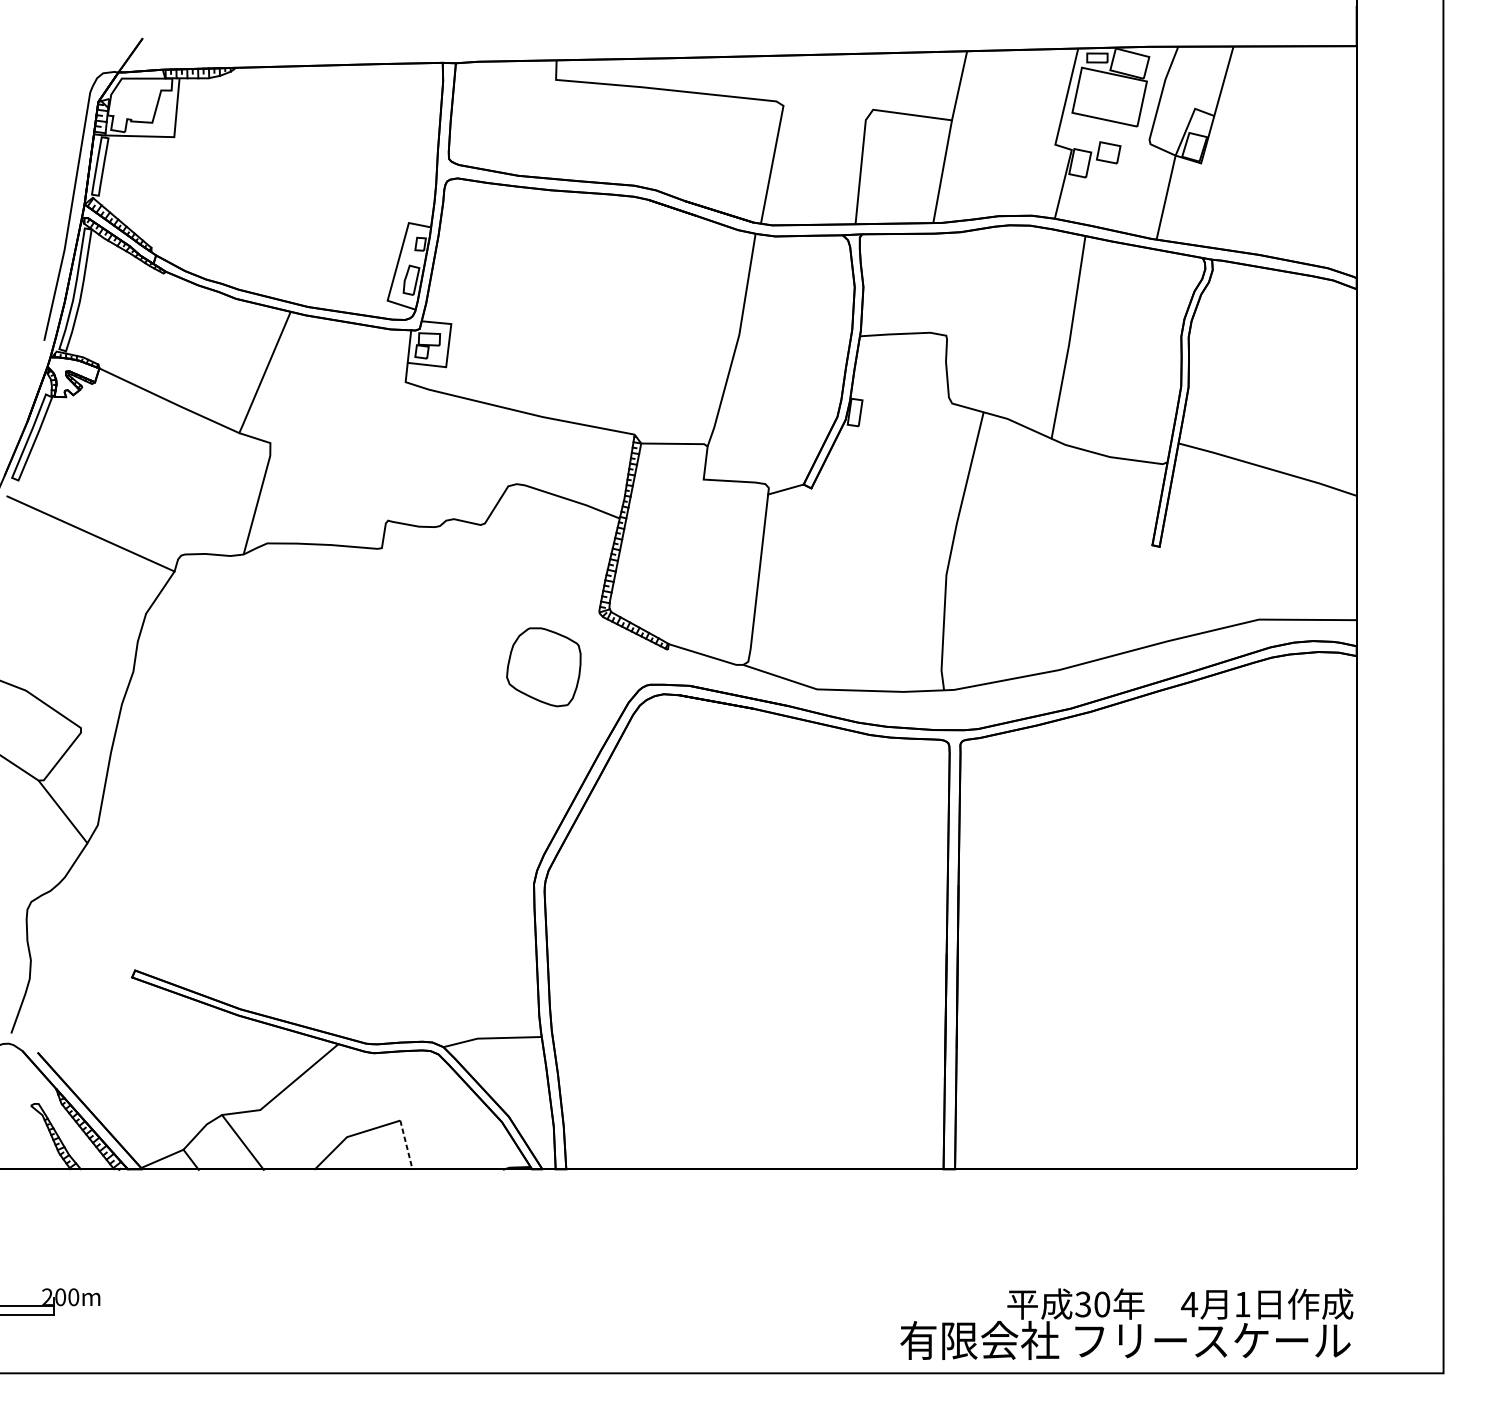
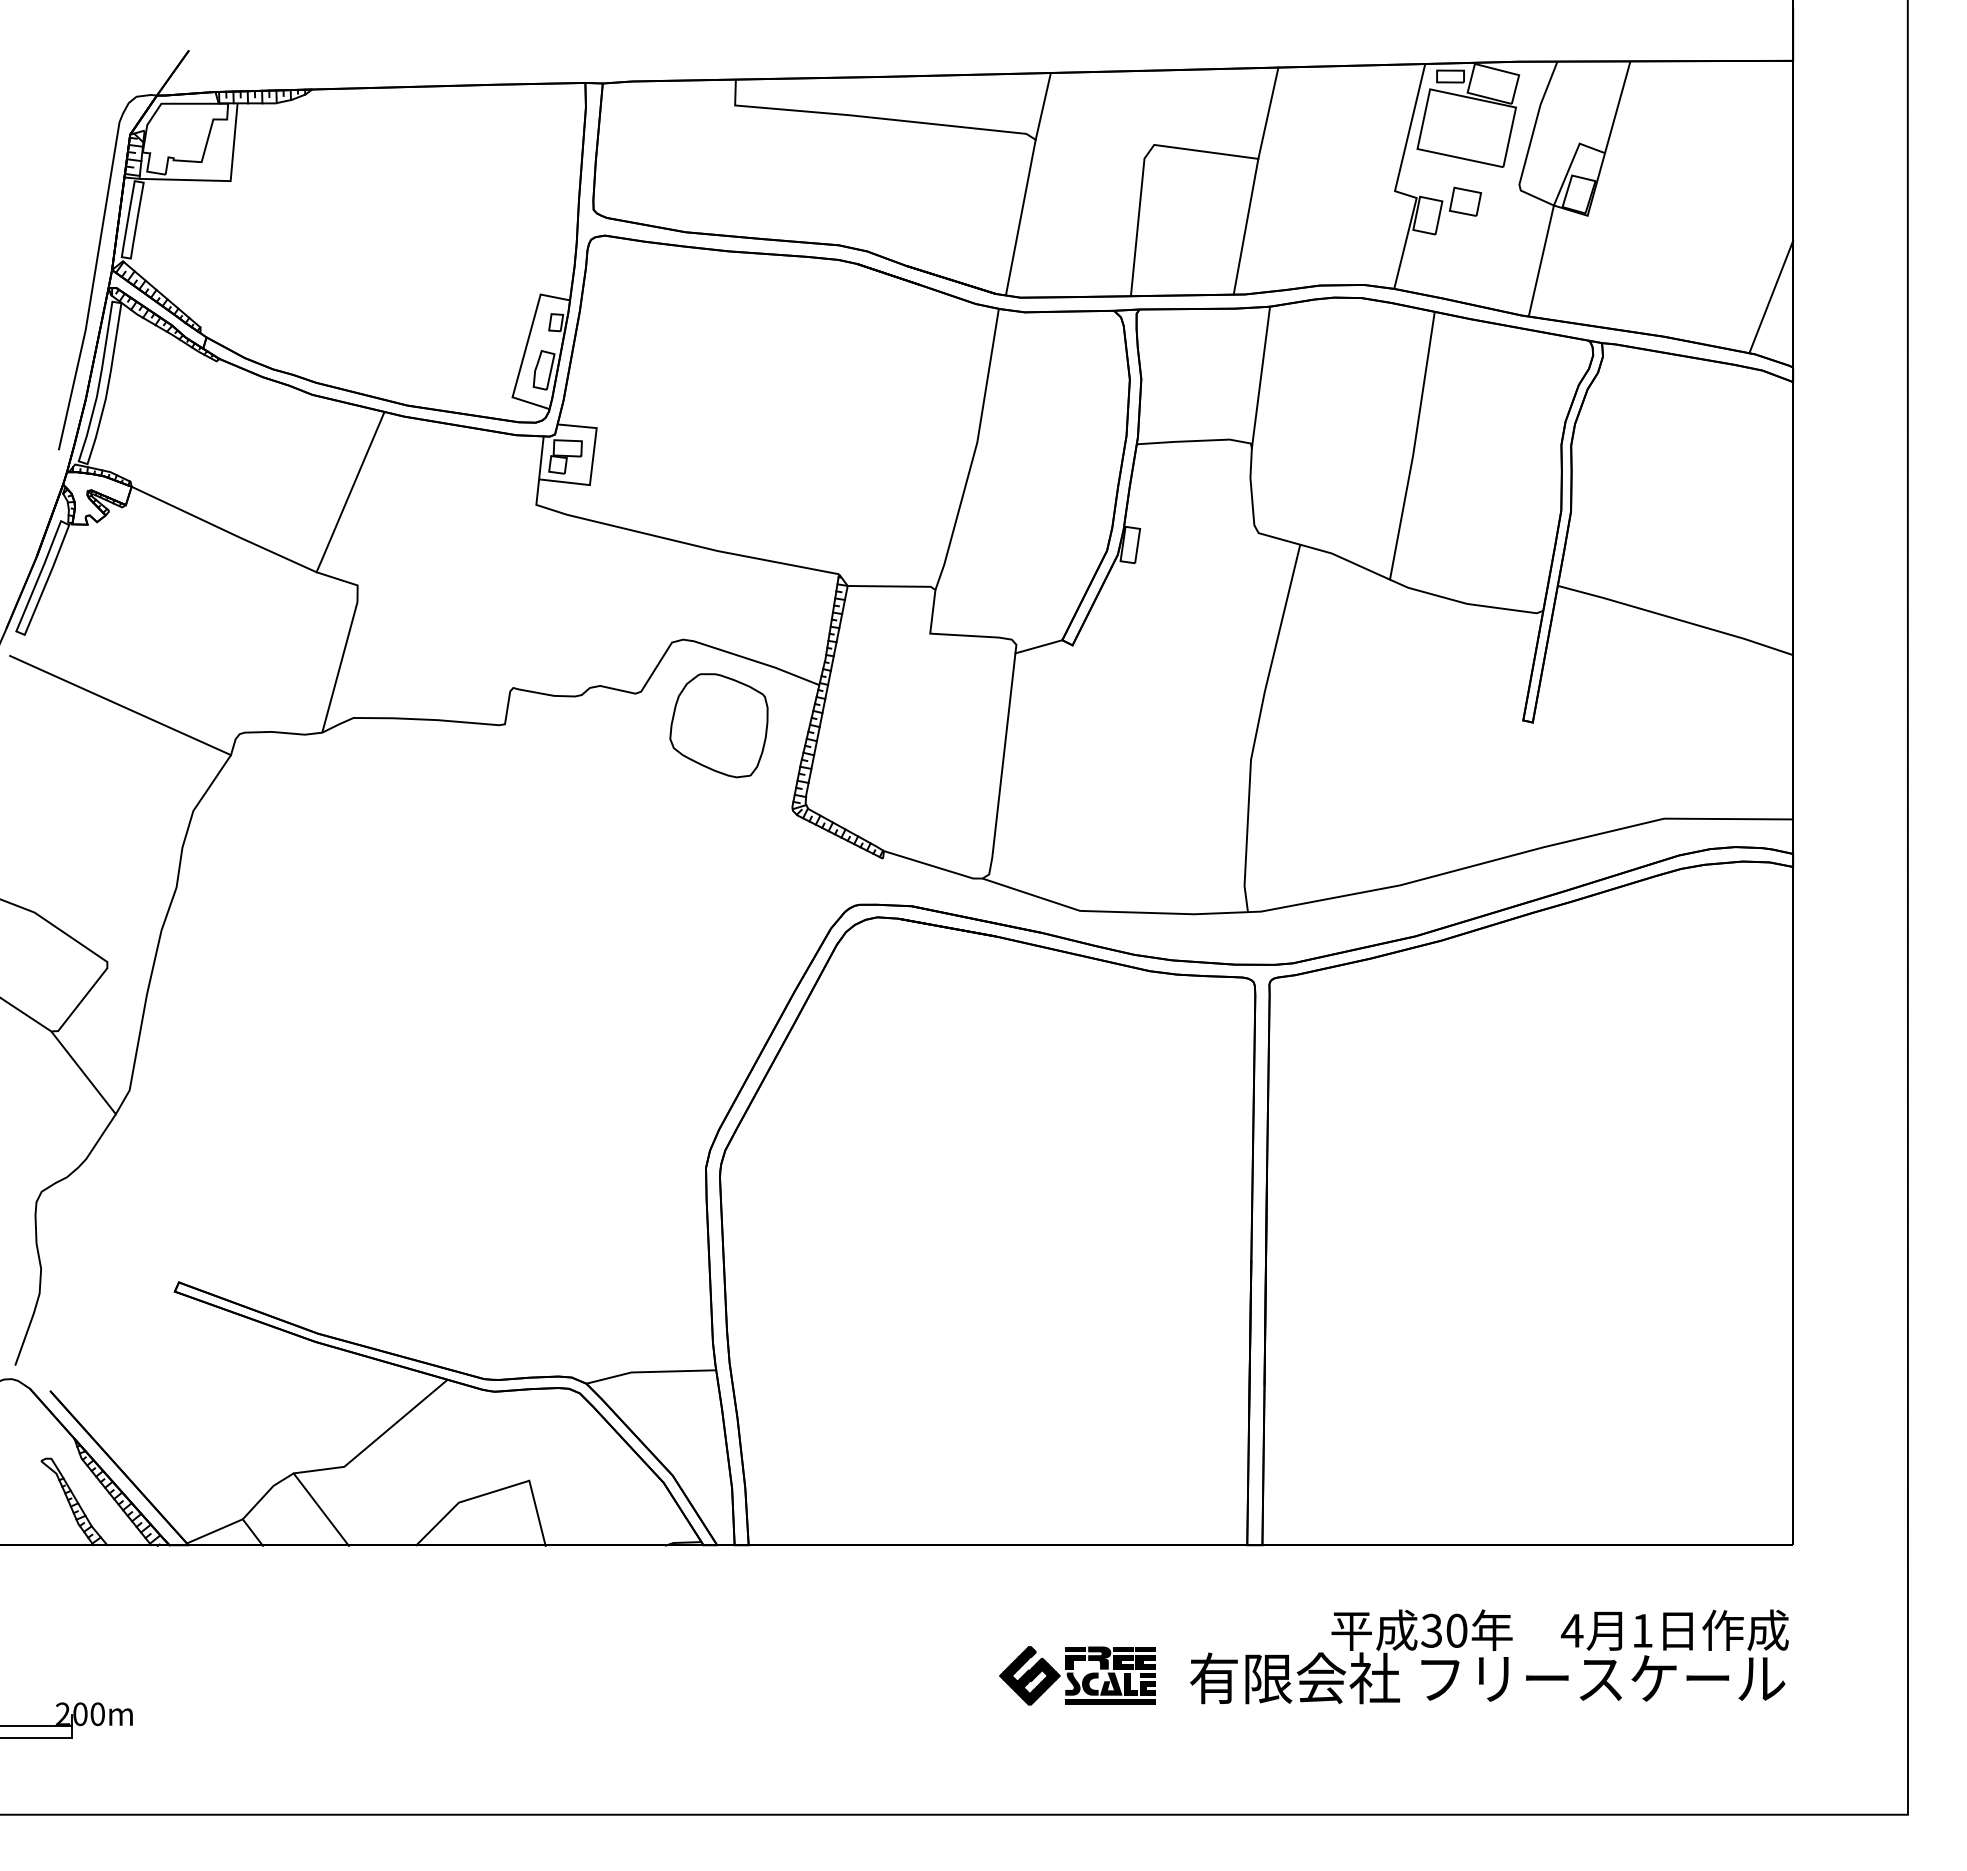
line: (788, 79) -> (1042, 105), added
line: (1340, 224) -> (1771, 296), added
line: (953, 285) -> (1260, 377), added
part: (543, 667) -> (718, 725), moved
line: (406, 1145) -> (537, 1513), dashed -> solid
part: (815, 1267) -> (1077, 1675), added
text: (1126, 1323) -> (1489, 1656), moved

